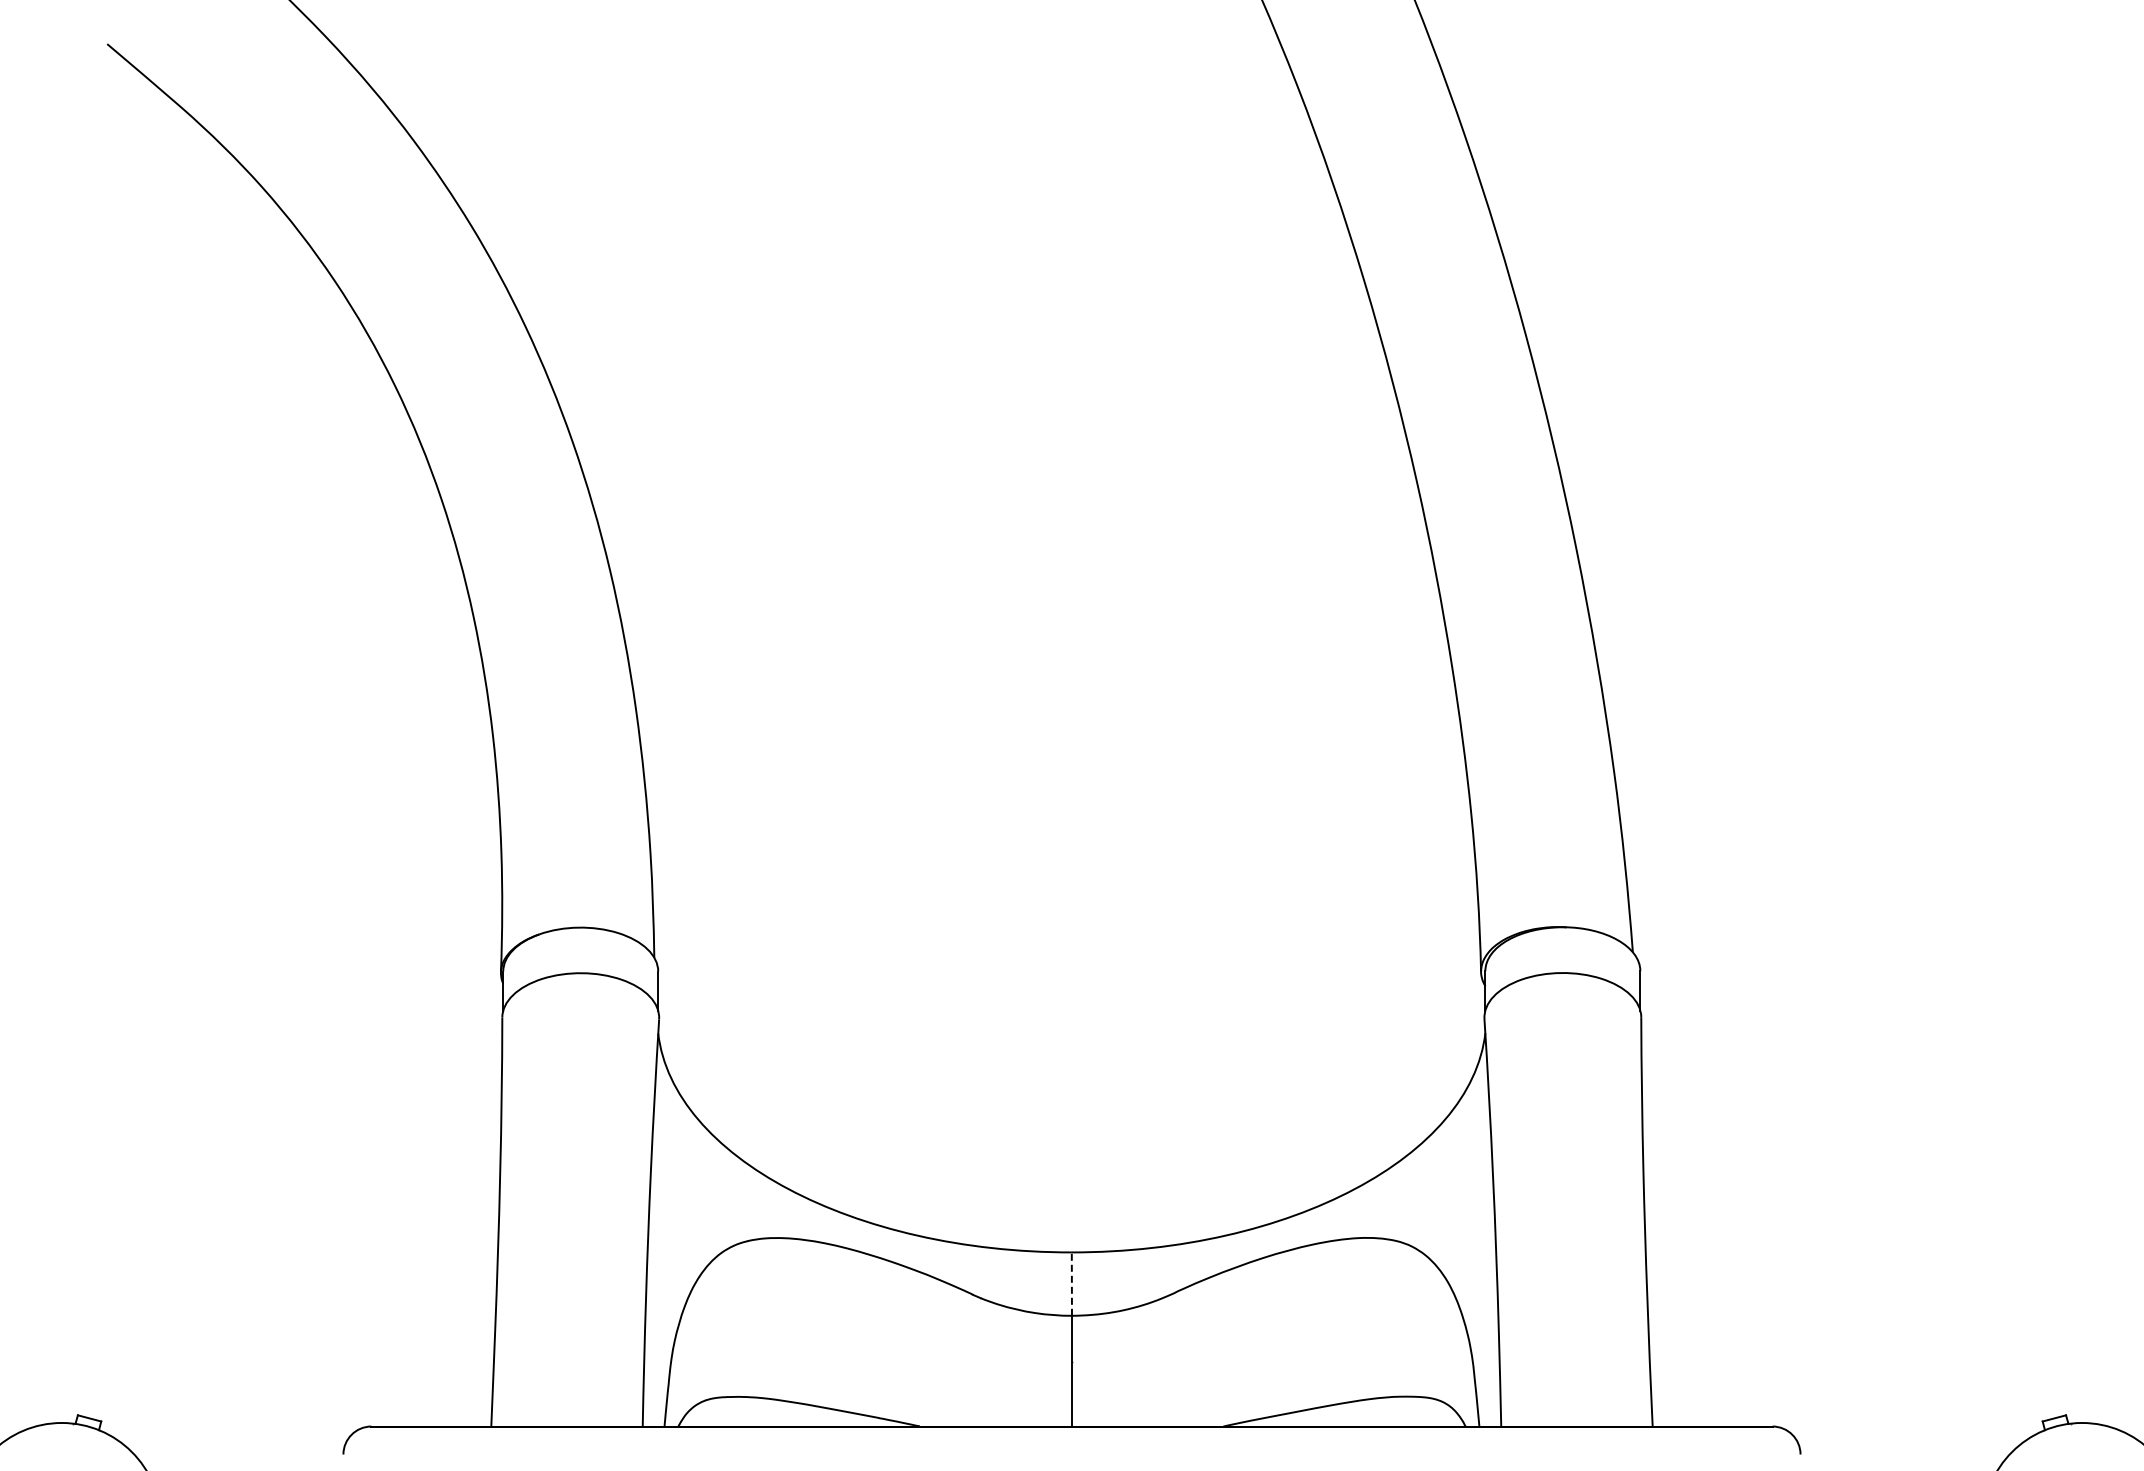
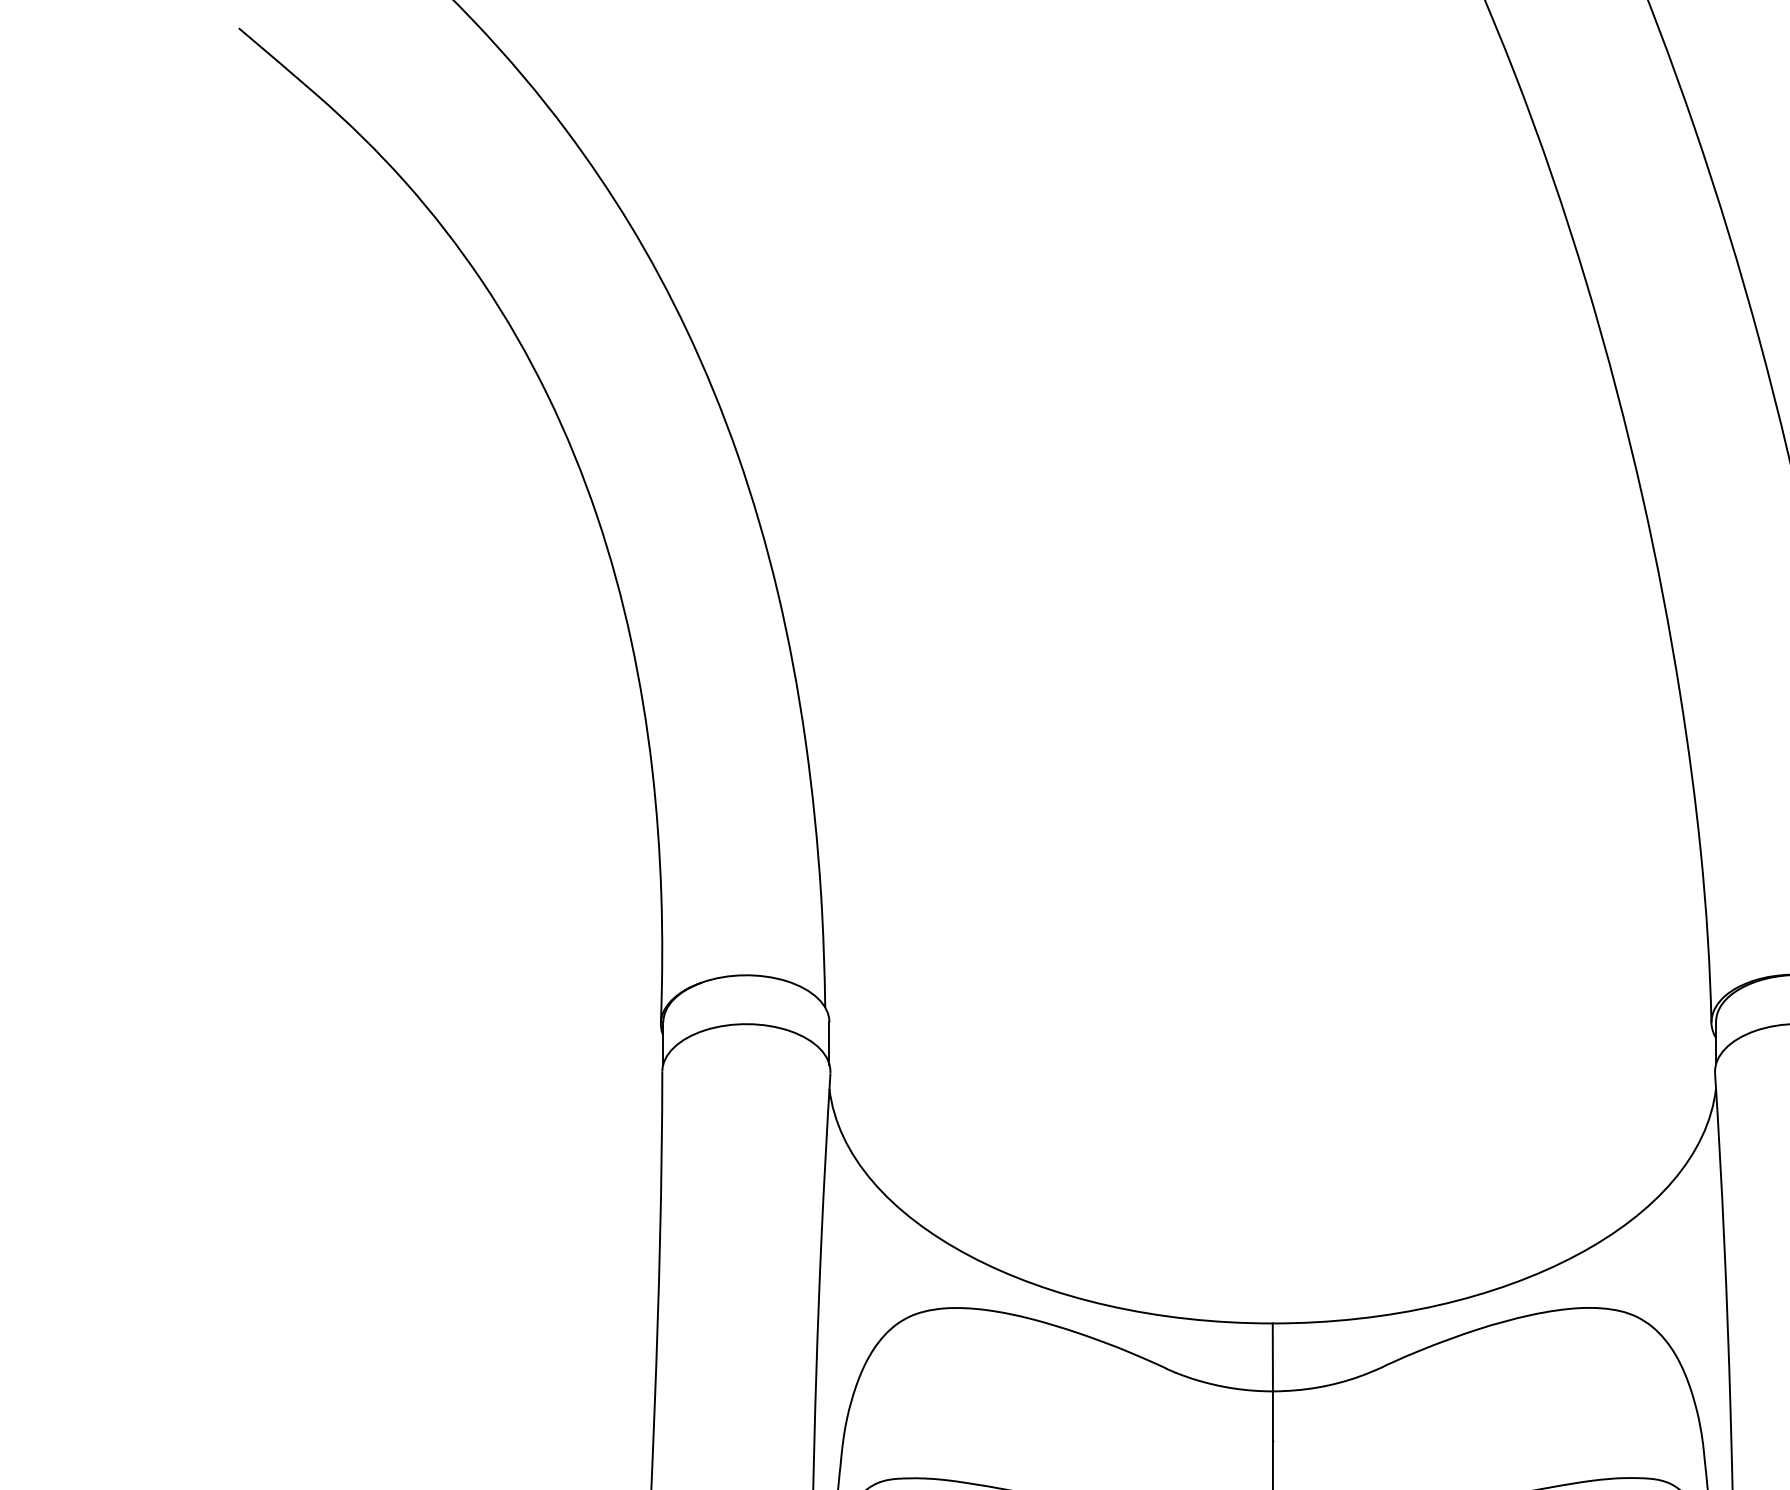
line: (1071, 1284) -> (1272, 1357), dashed -> solid

